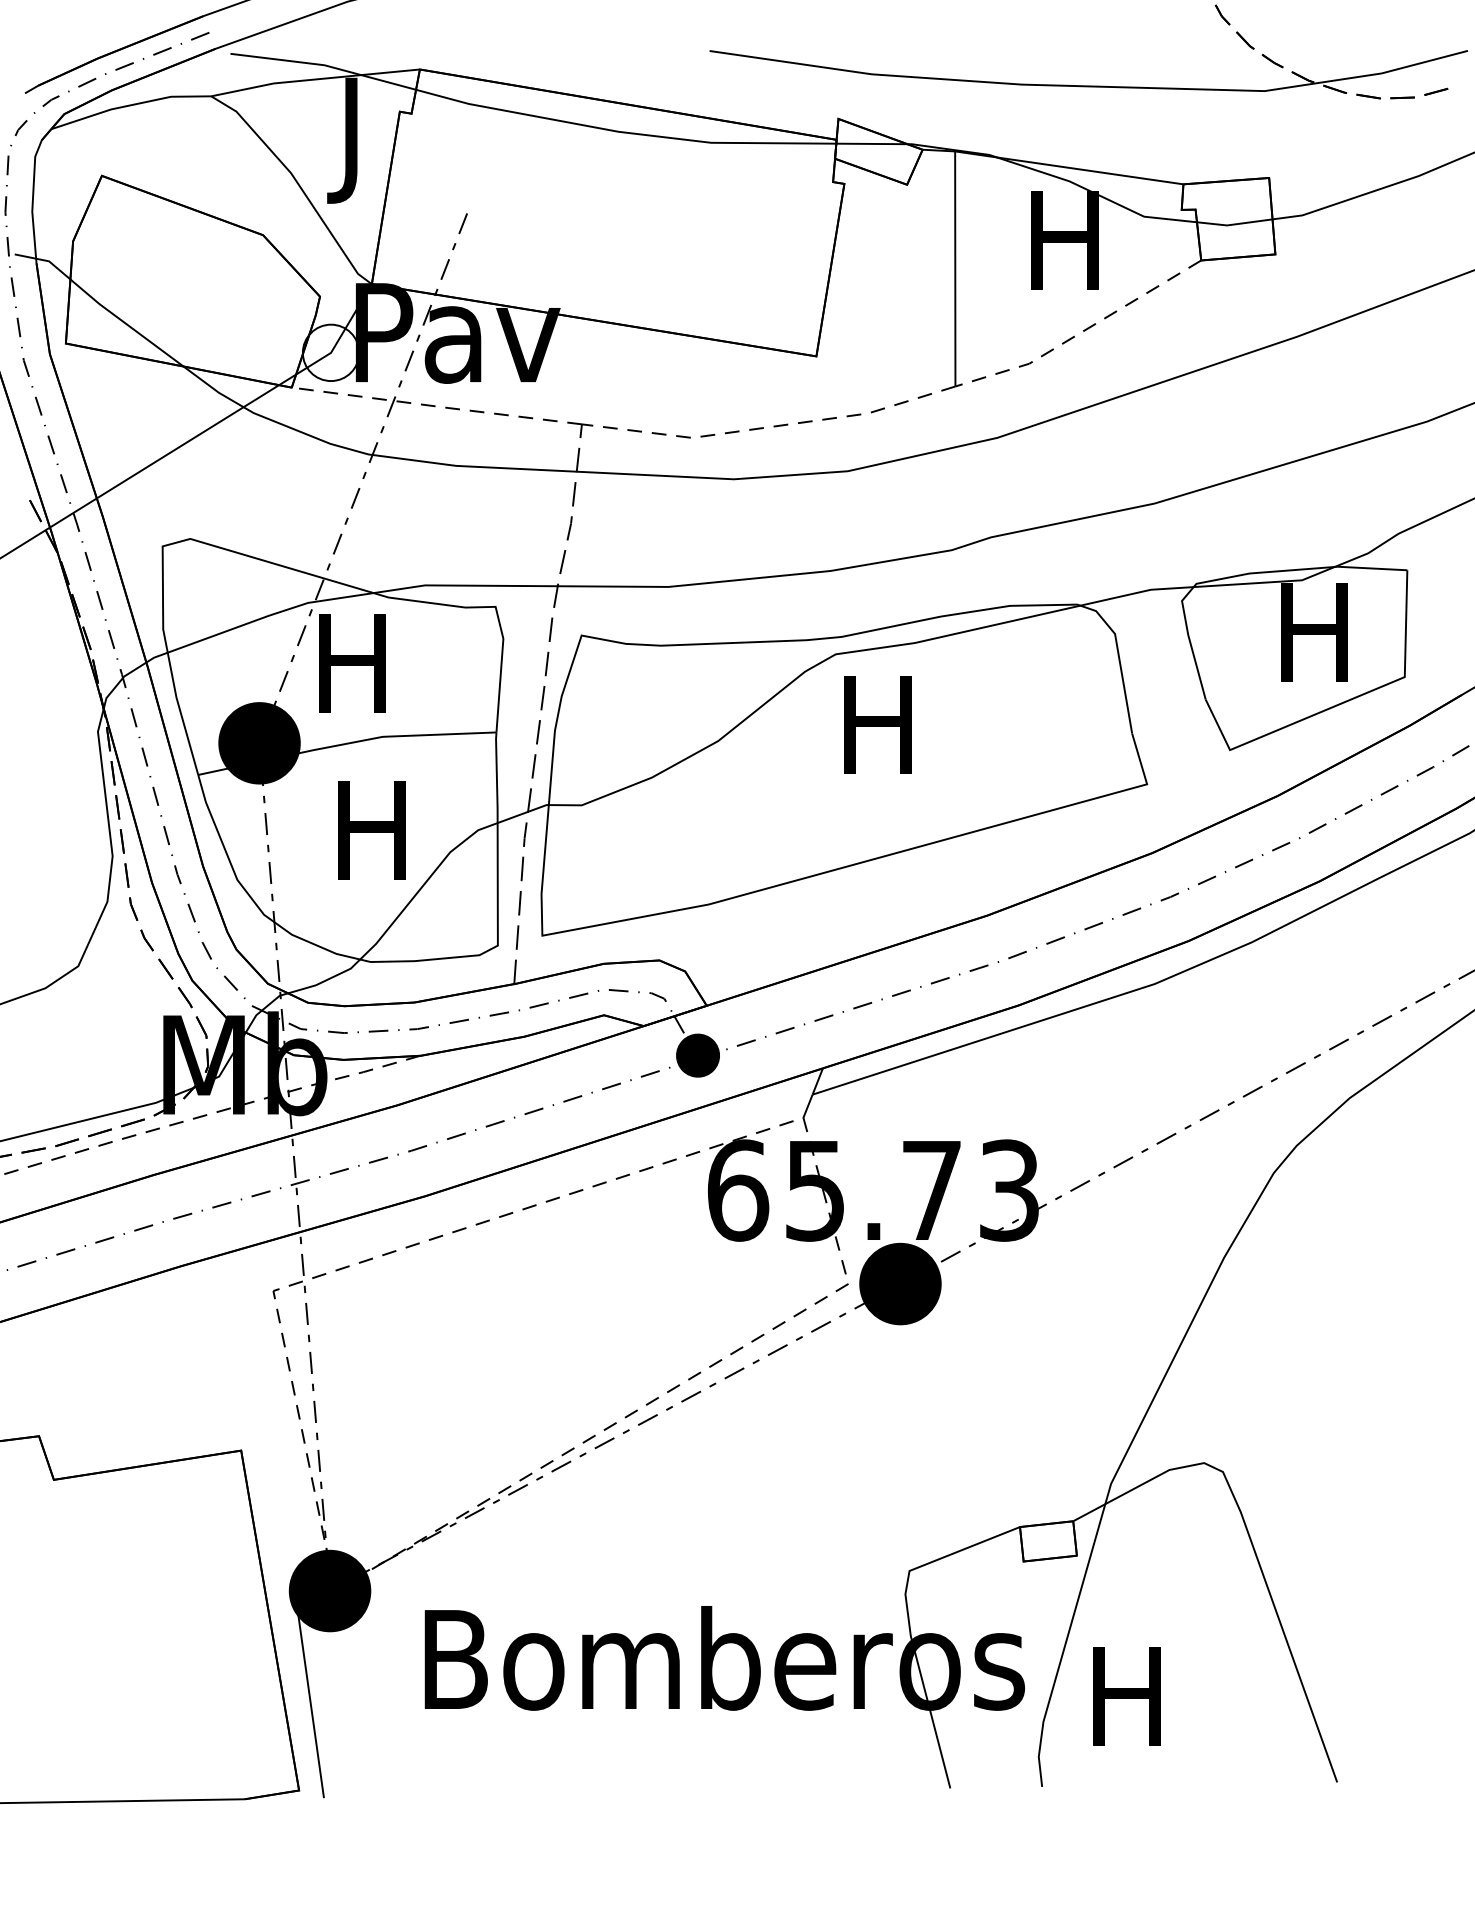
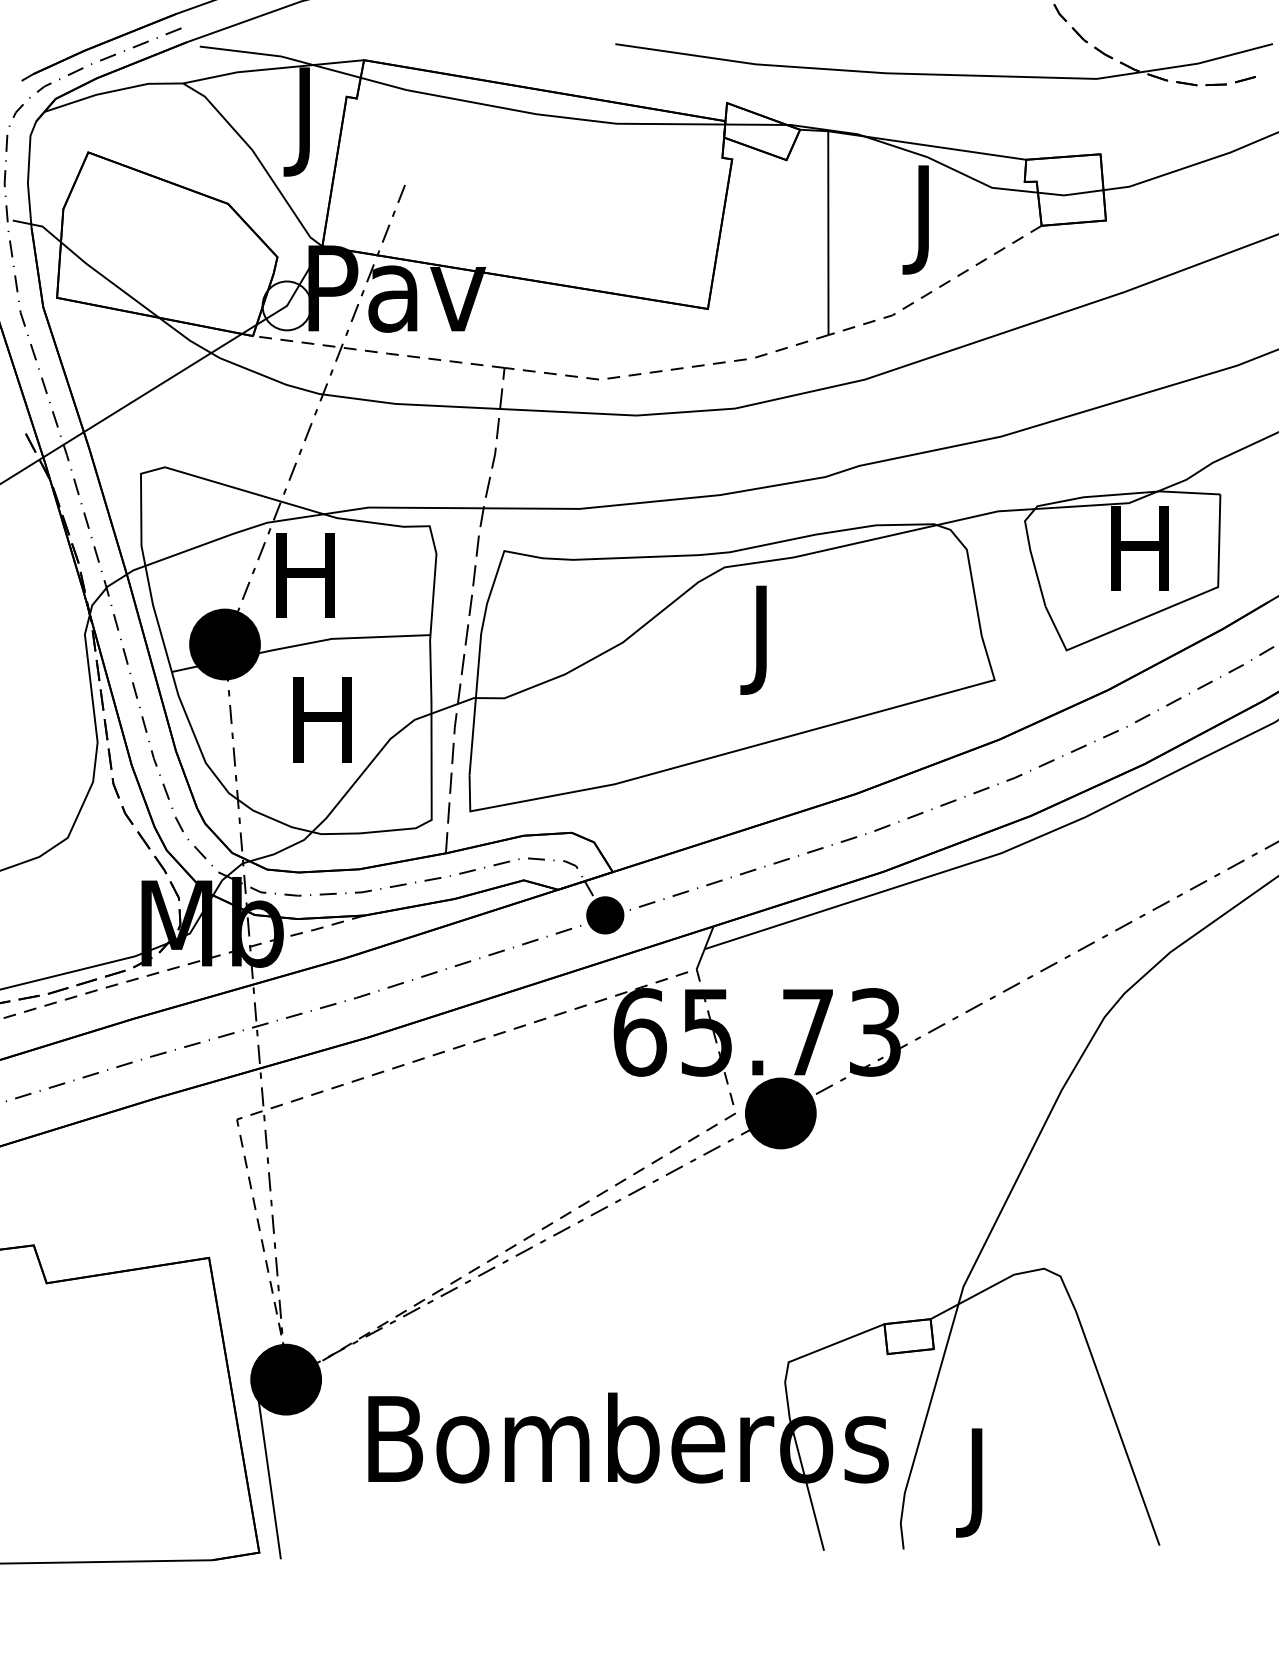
text: (1064, 253) -> (923, 219), H -> J
text: (877, 738) -> (760, 640), H -> J
text: (1126, 1710) -> (976, 1483), H -> J

